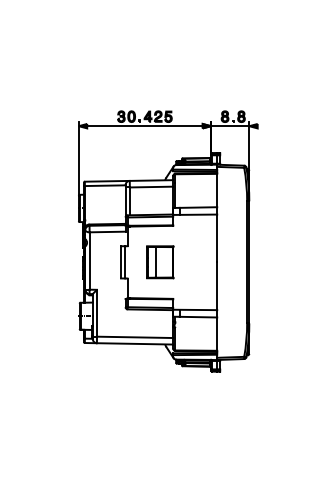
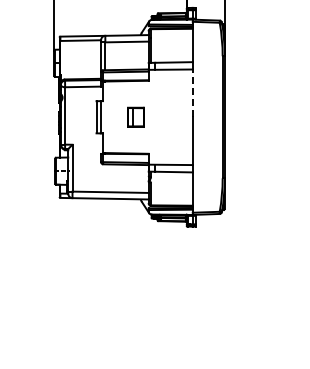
line: (217, 238) -> (193, 93), solid -> dashed
part: (160, 262) -> (136, 117), size x0.6

